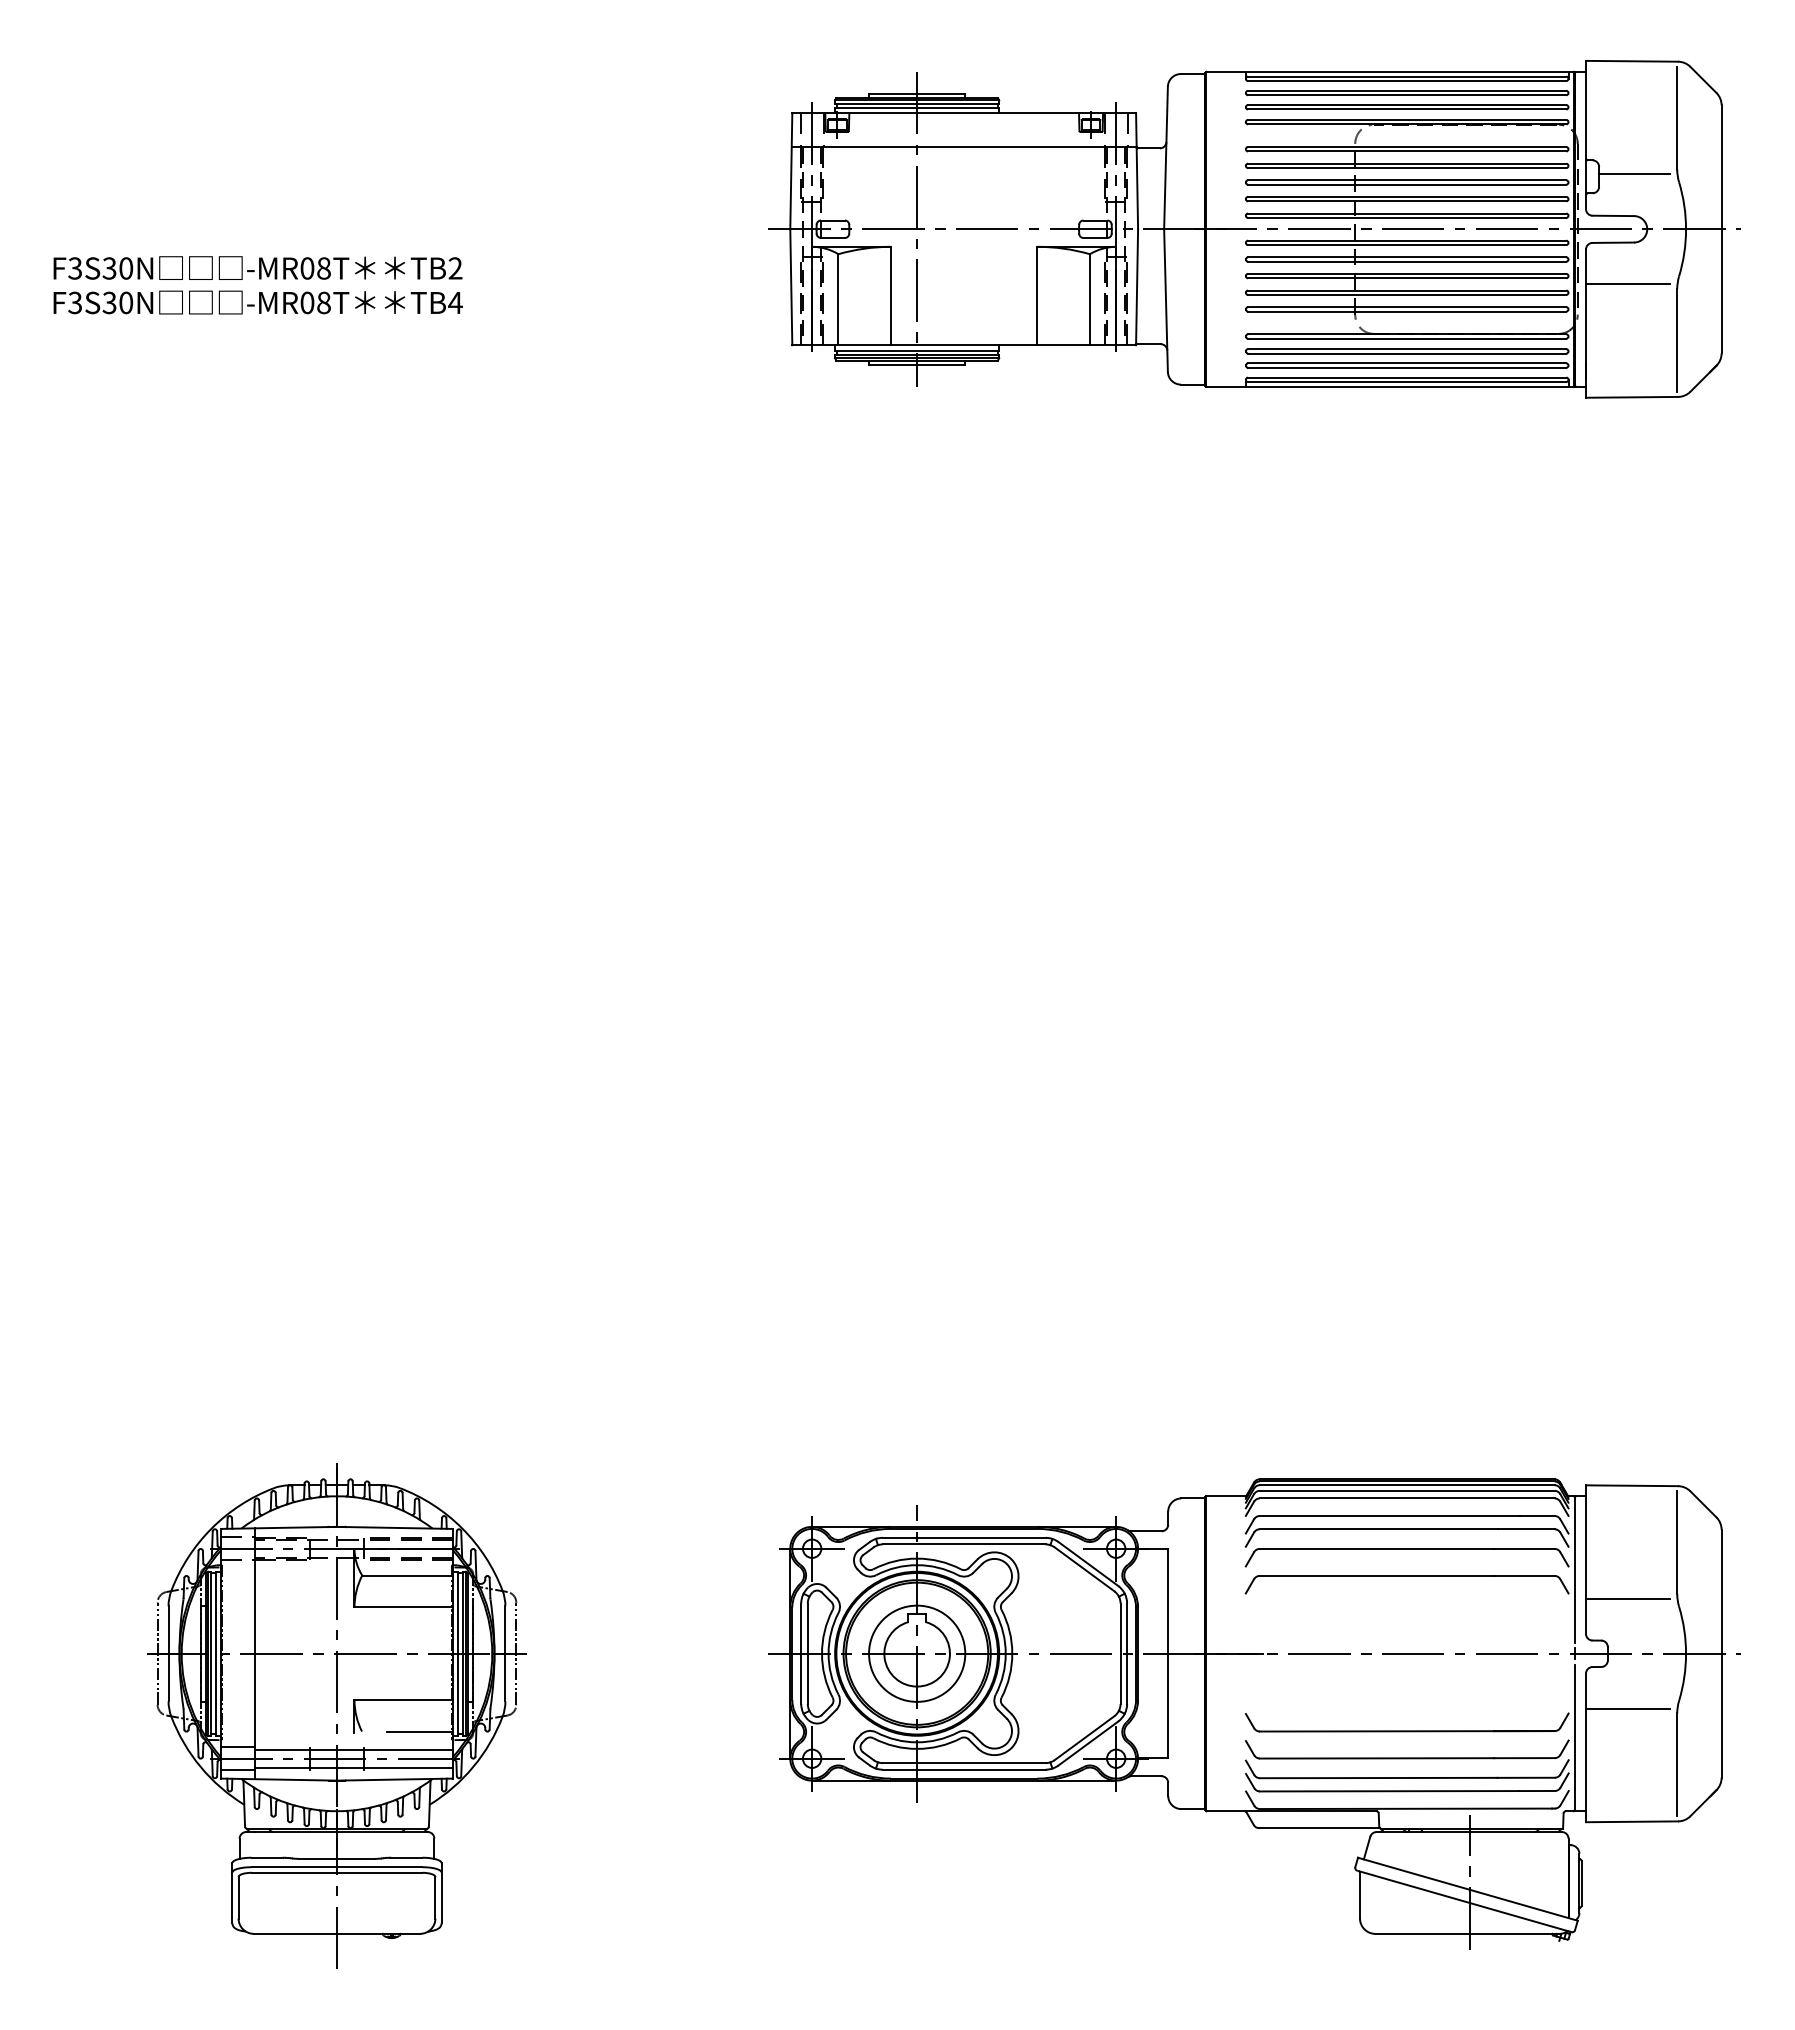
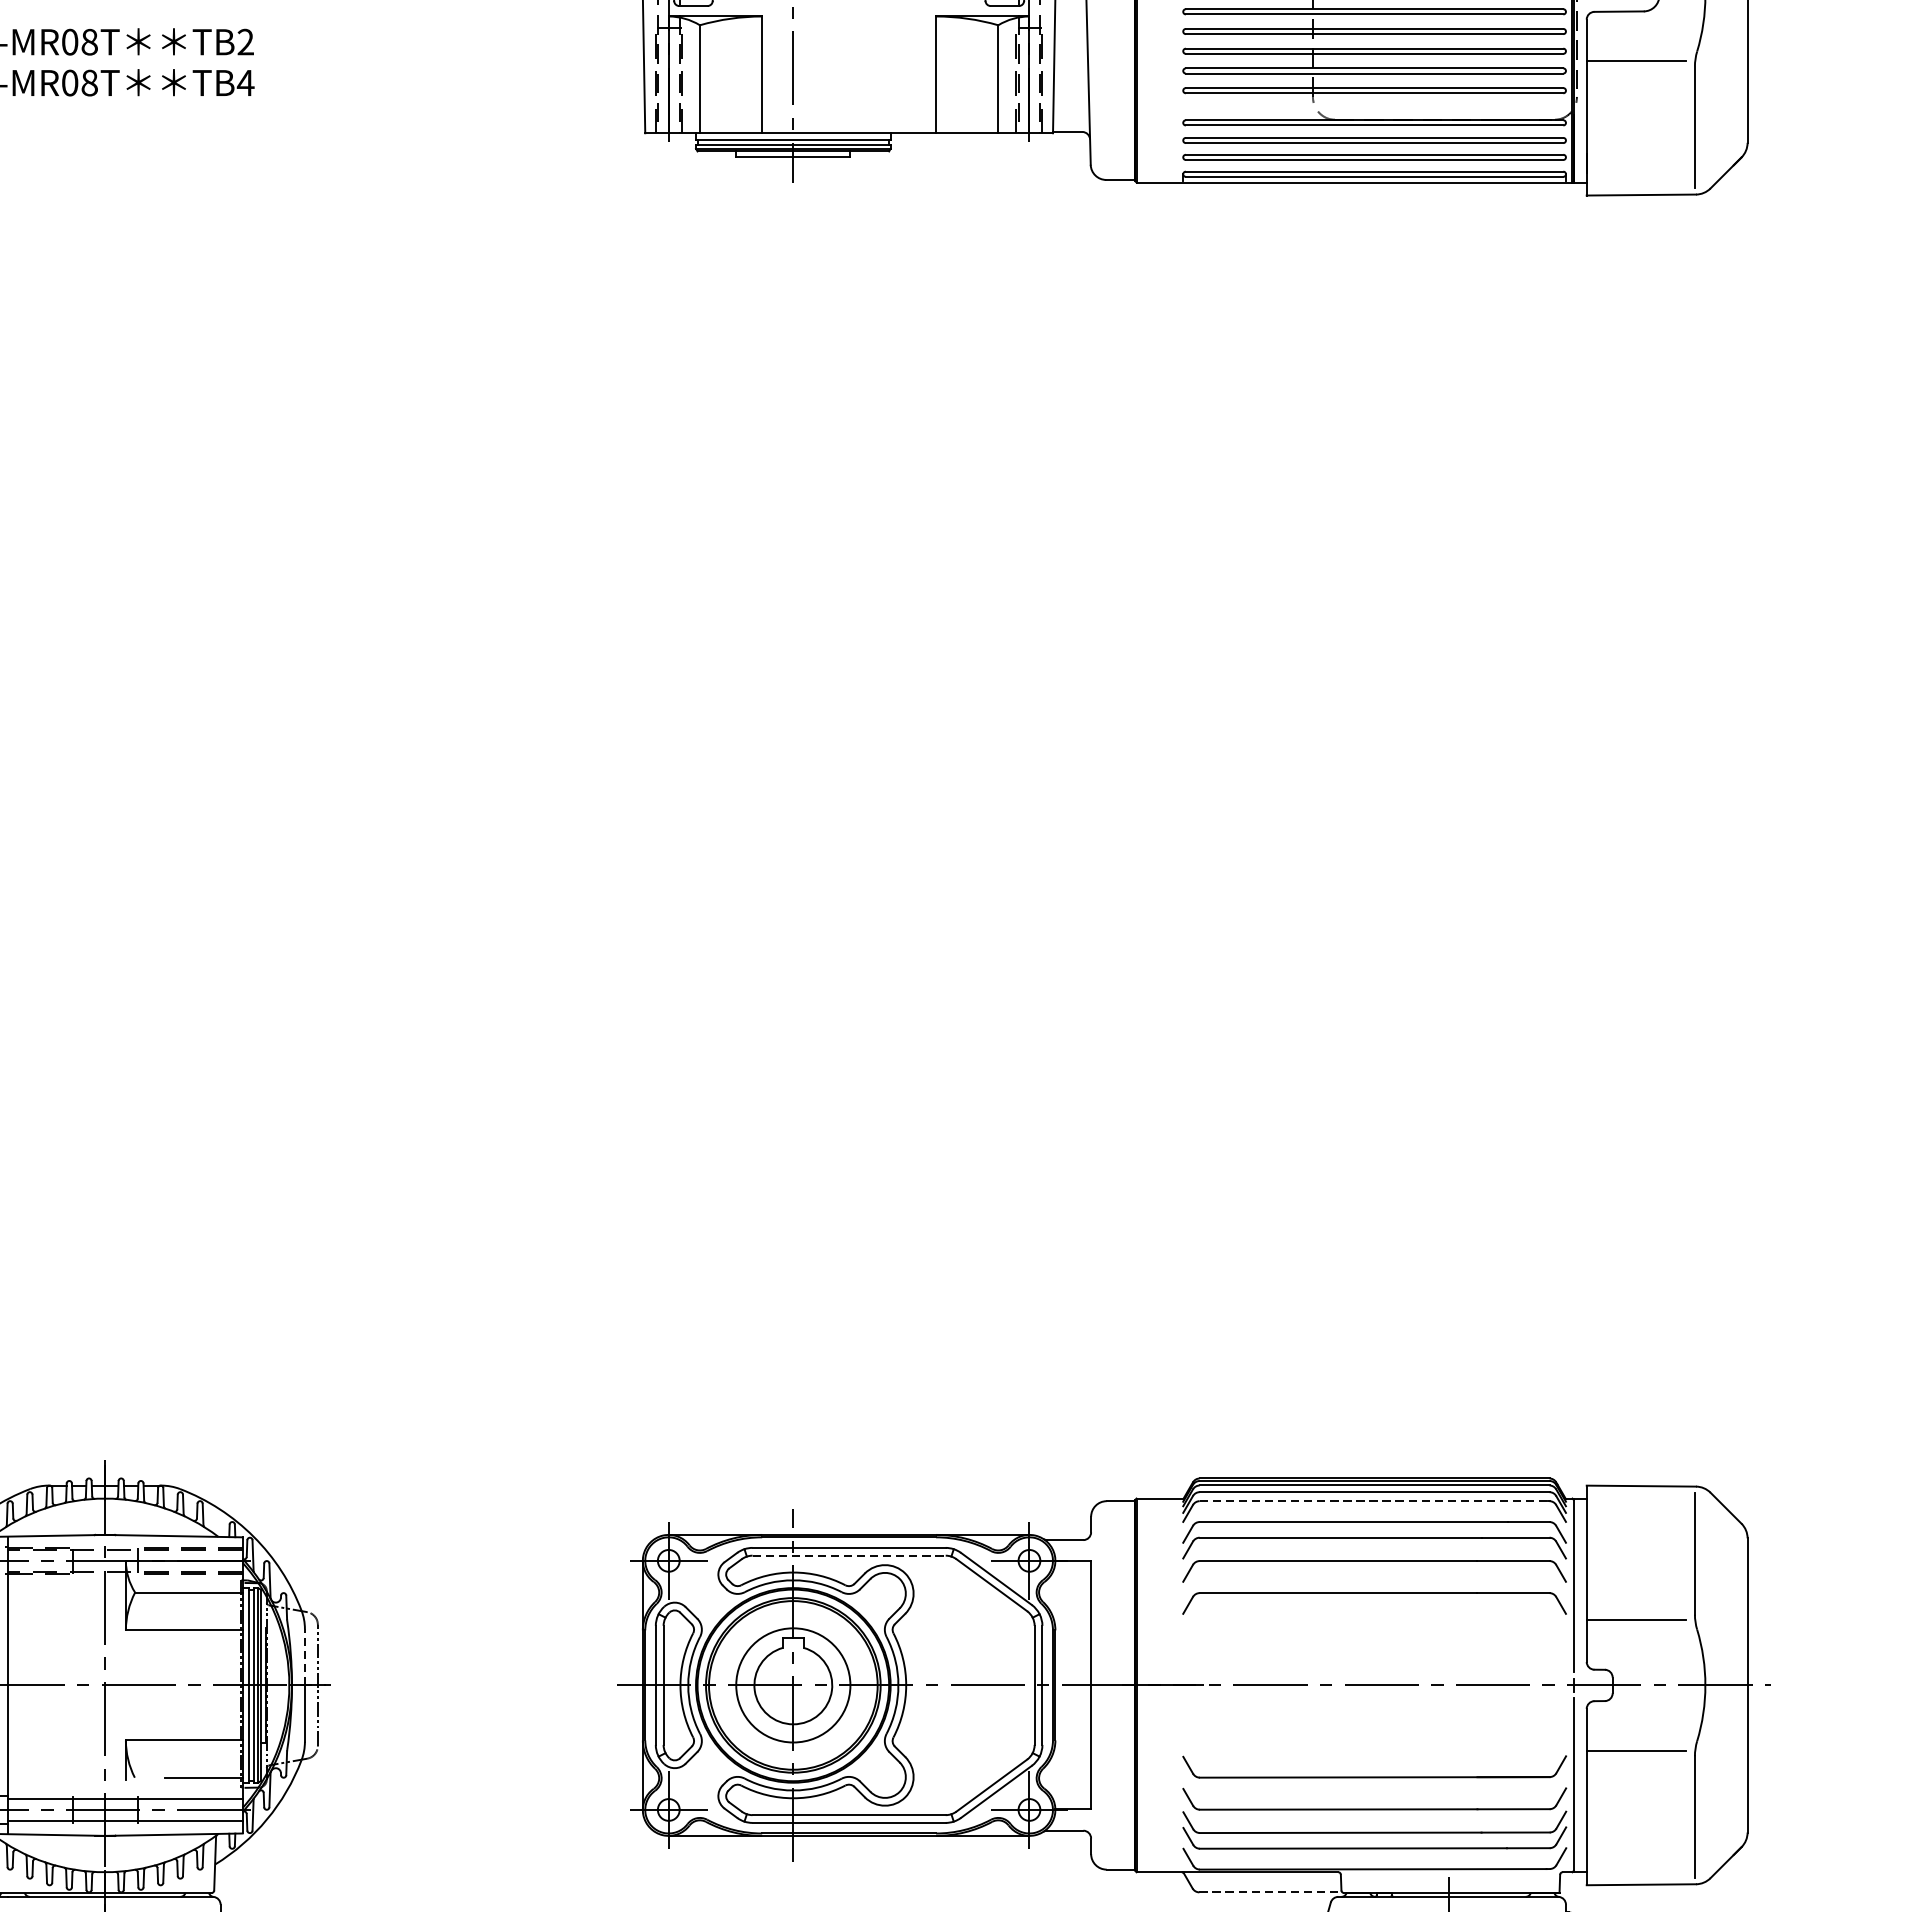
line: (1406, 1498) -> (1373, 1501), solid -> dashed
line: (964, 1544) -> (849, 1555), solid -> dashed
line: (505, 1630) -> (305, 1657), solid -> dashed
line: (1320, 1828) -> (1271, 1892), solid -> dashed

